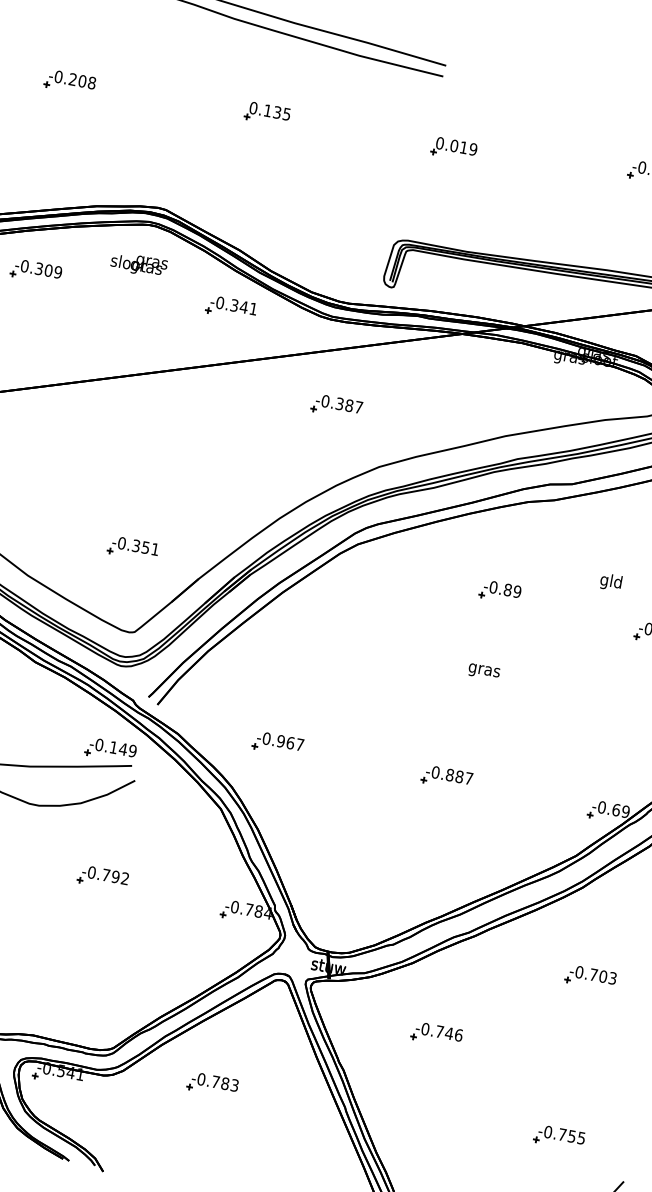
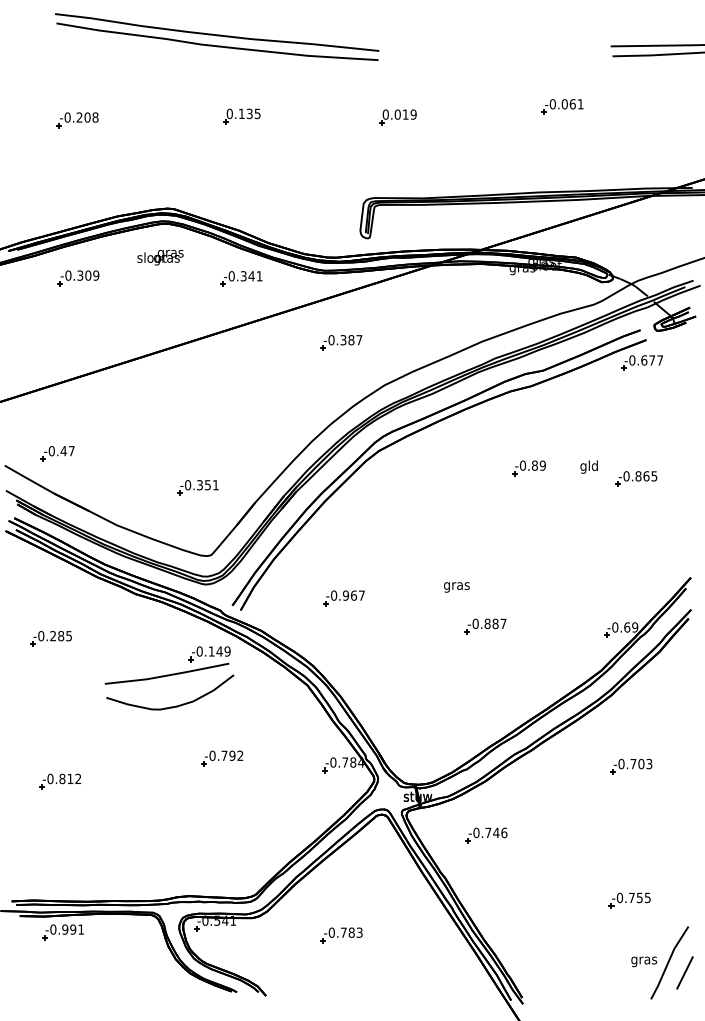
text: (610, 581) -> (588, 466), moved
part: (499, 592) -> (528, 468), moved
text: (483, 671) -> (456, 587), moved
part: (277, 744) -> (343, 598), moved
part: (436, 1034) -> (486, 835), moved
part: (212, 1084) -> (341, 935), moved

